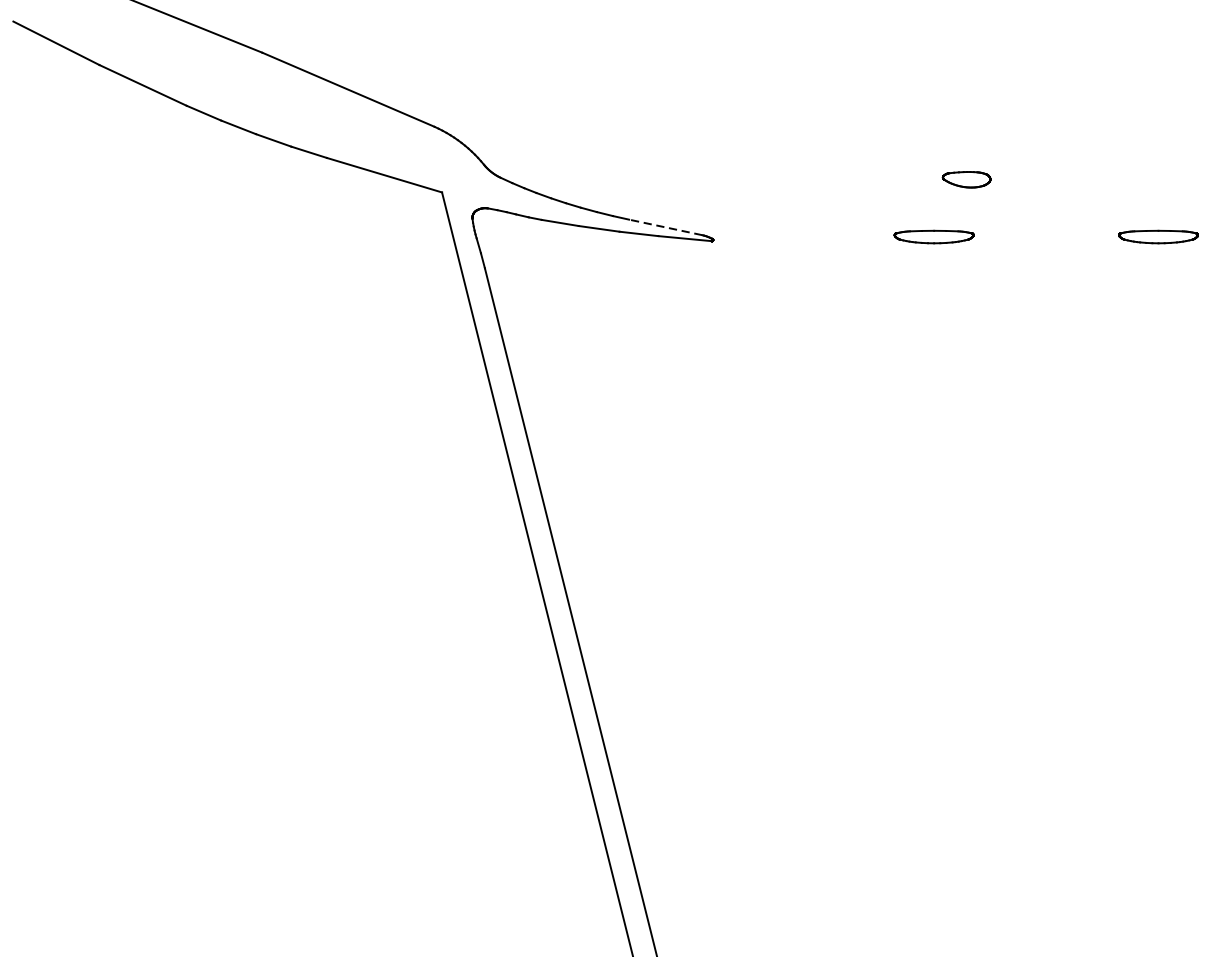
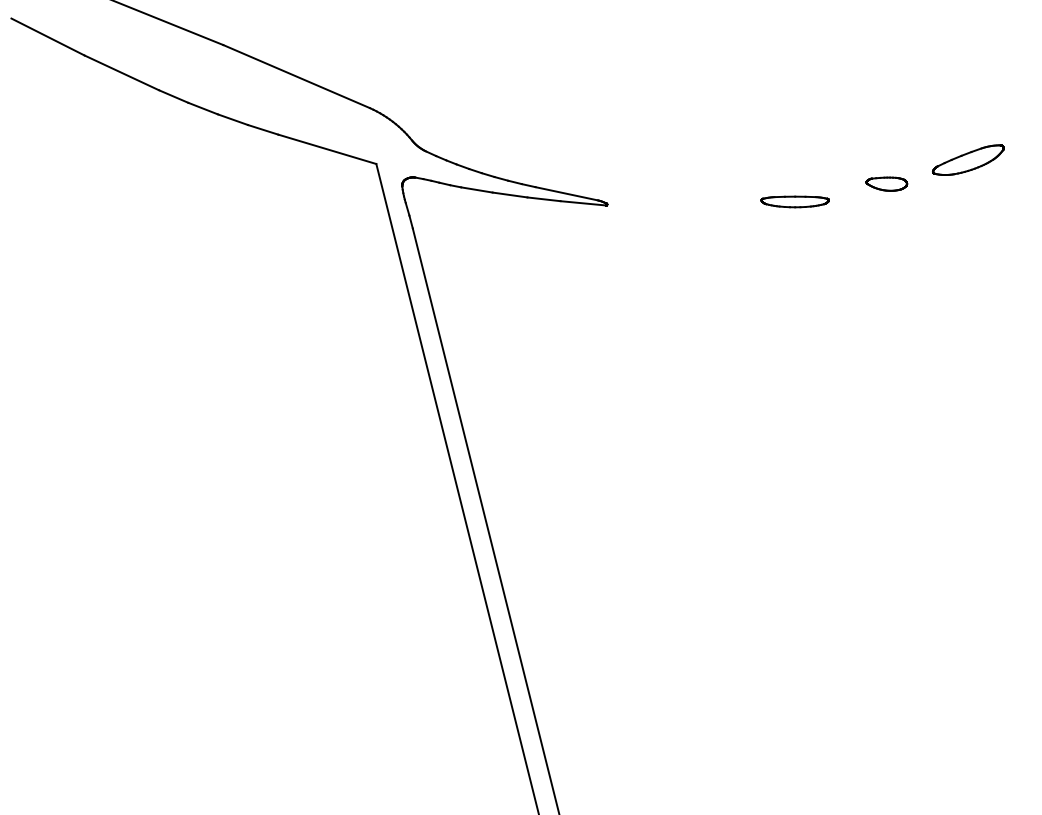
part: (966, 178) -> (886, 183), moved
part: (1137, 187) -> (968, 159), added
line: (665, 227) -> (566, 193), dashed -> solid
part: (1157, 236) -> (985, 201), removed

